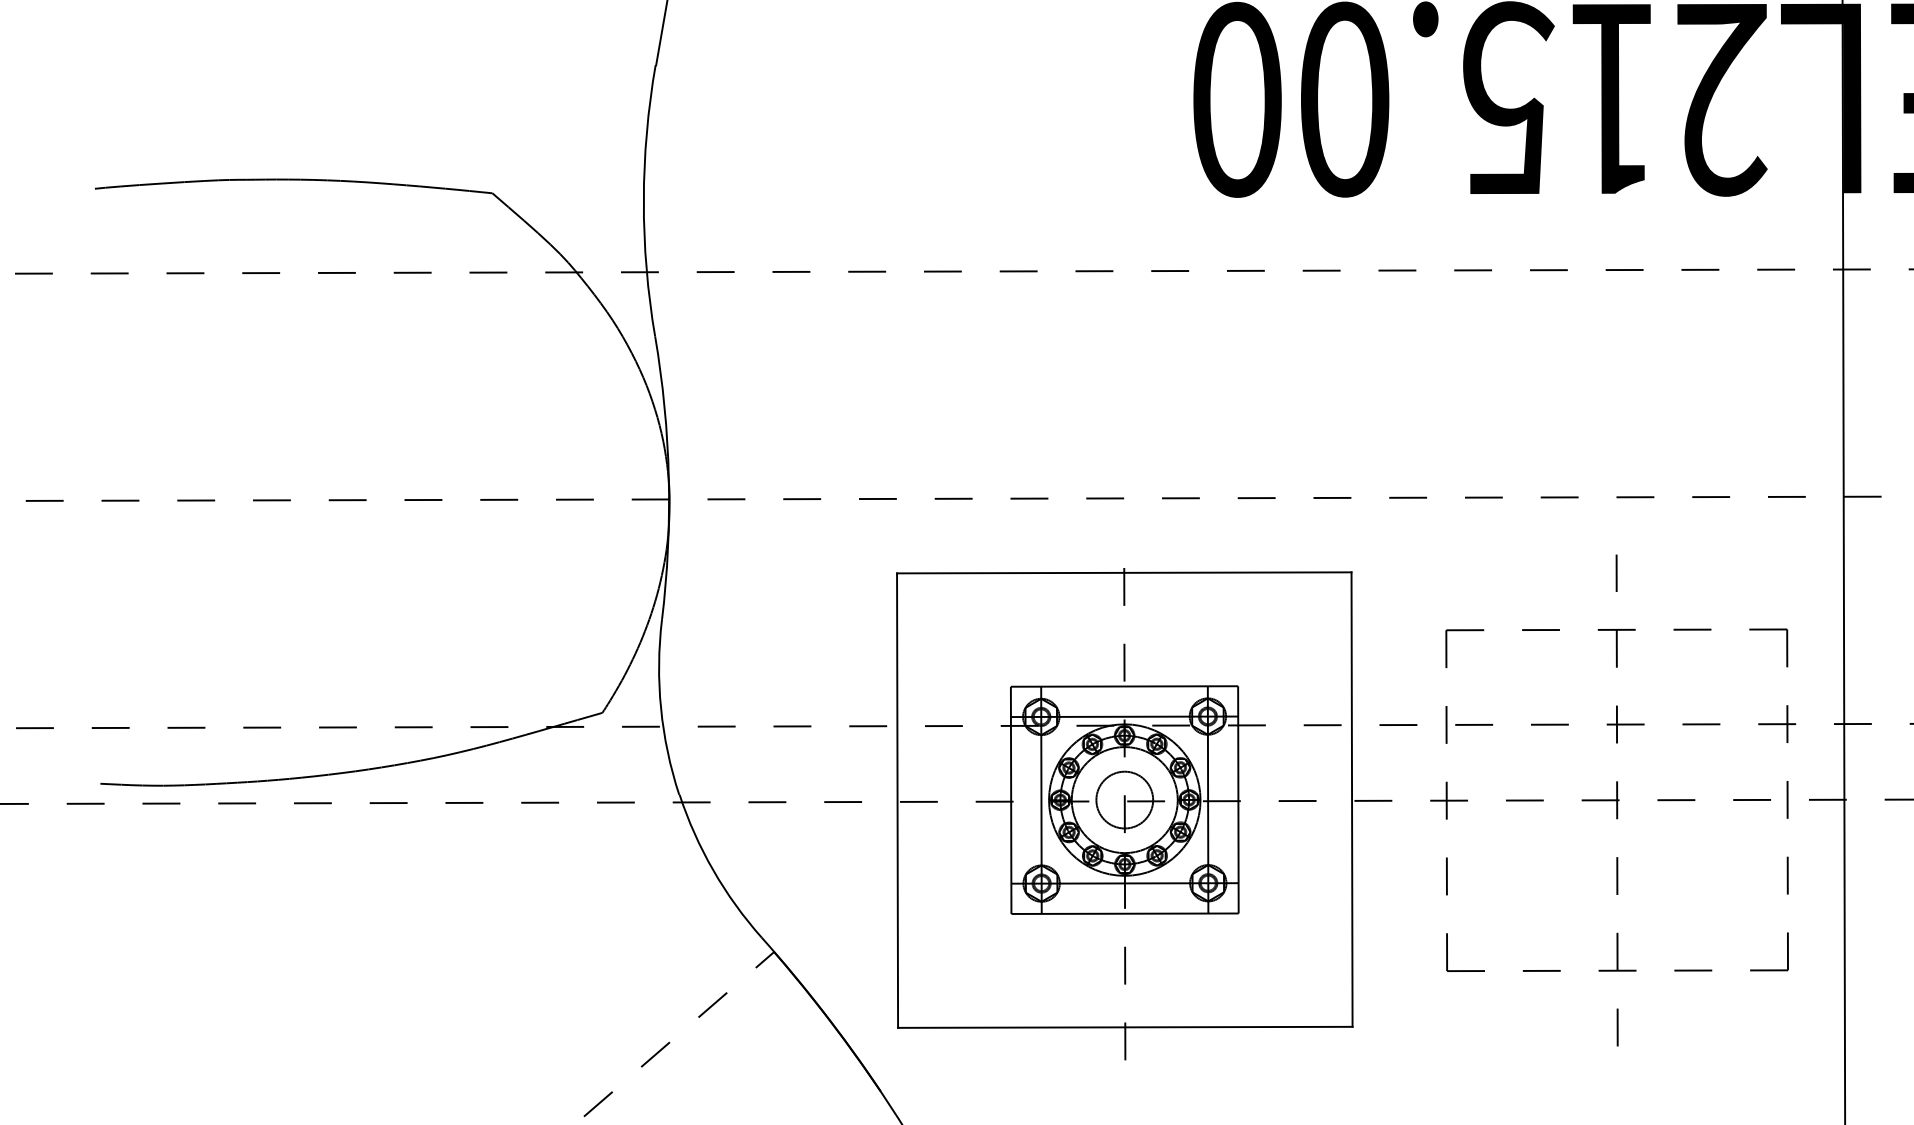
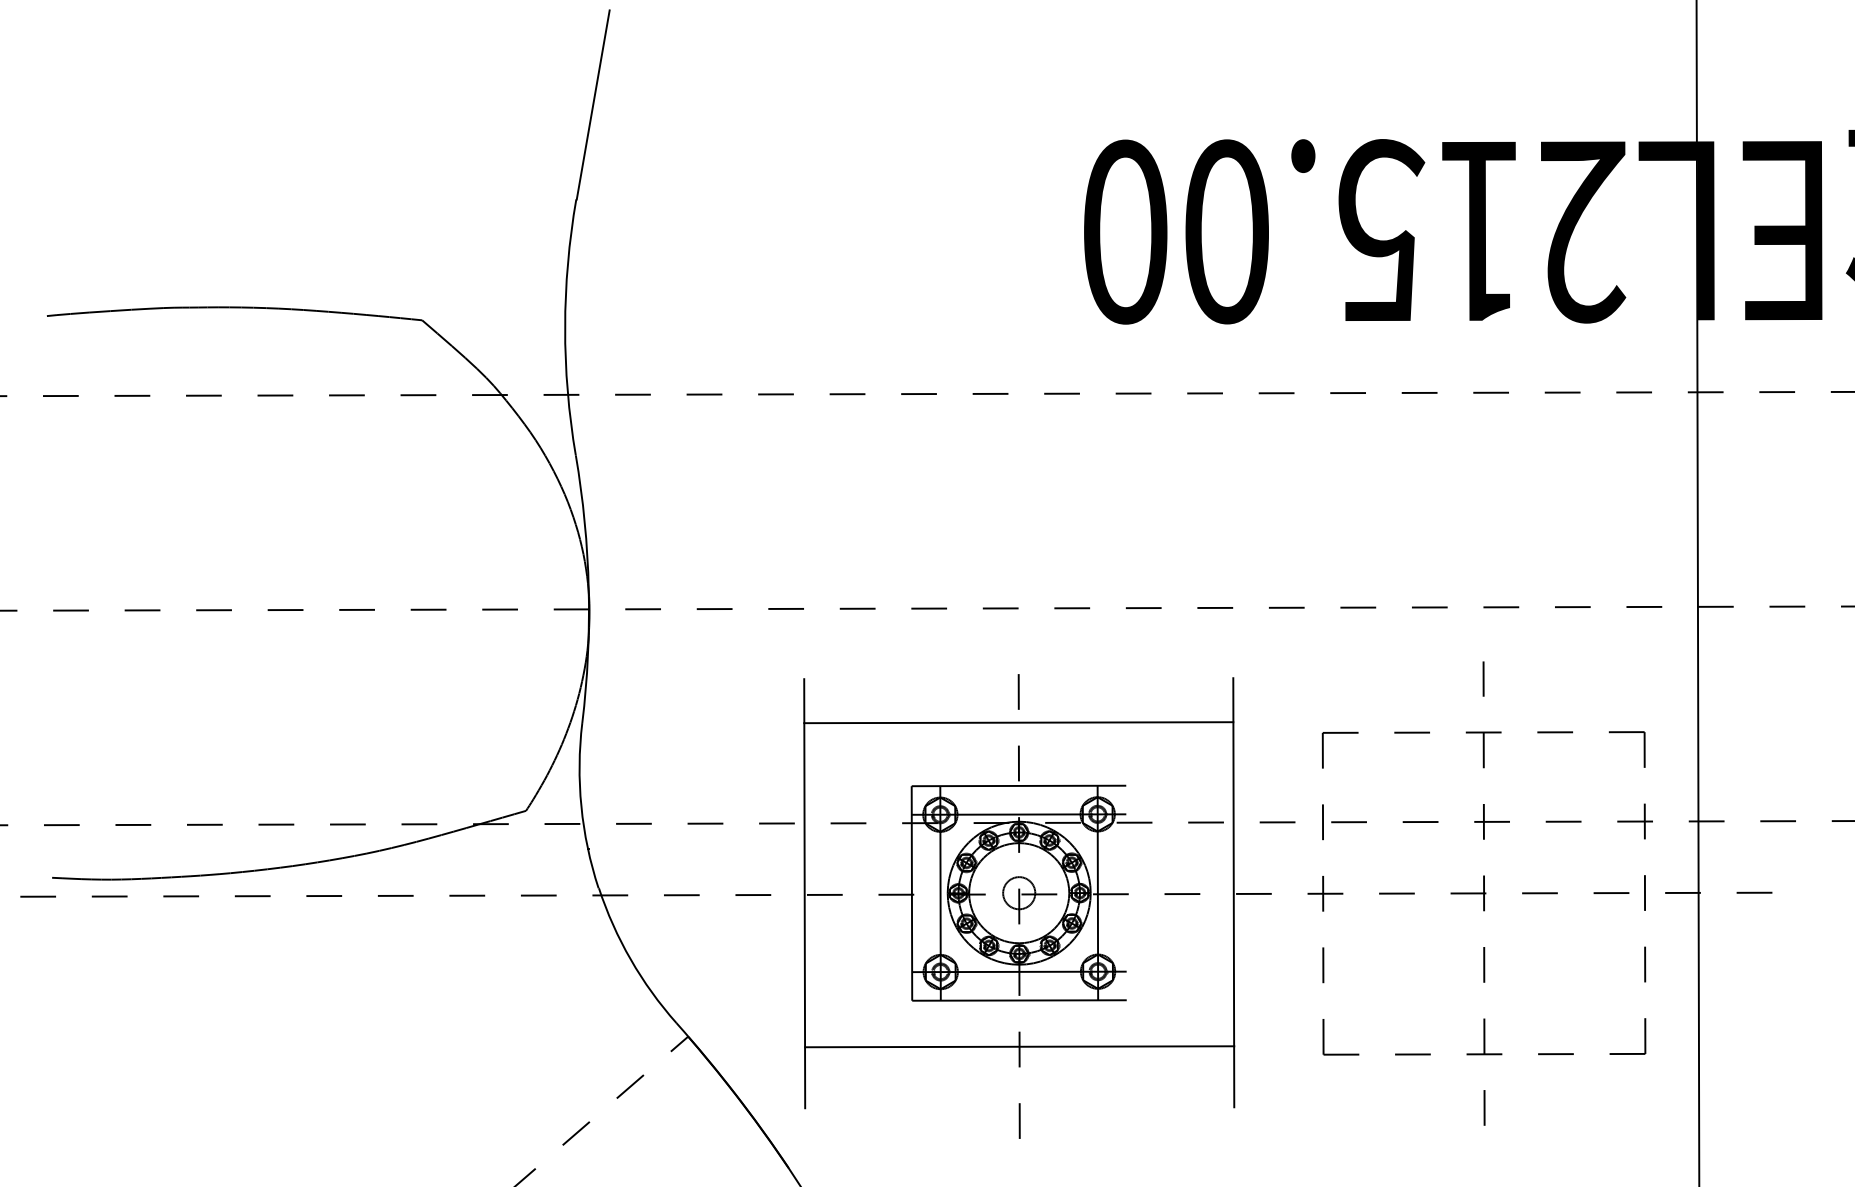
line: (1124, 572) -> (1018, 722), moved
line: (1238, 799) -> (1126, 892), removed
circle: (1125, 800) -> (1019, 893), size x0.6
line: (1125, 1027) -> (1019, 1046), moved

